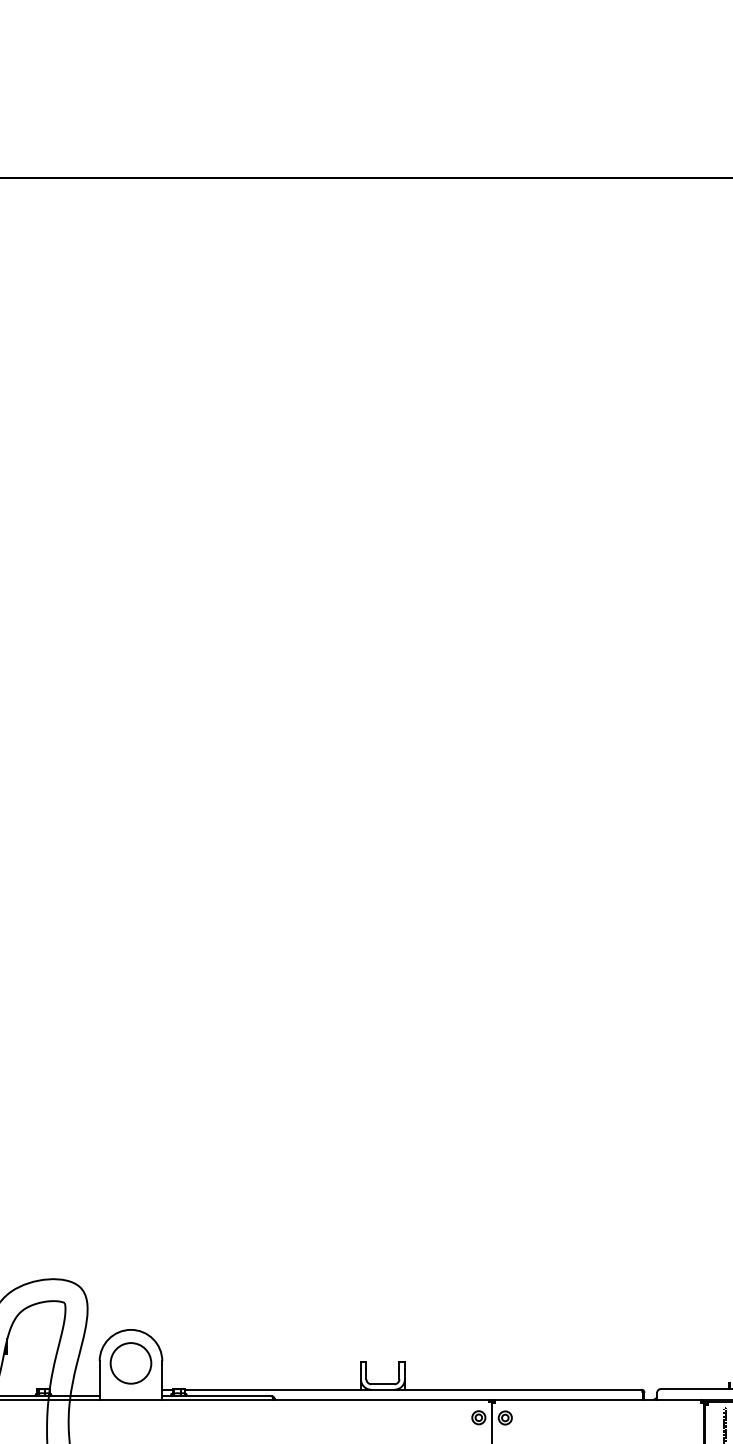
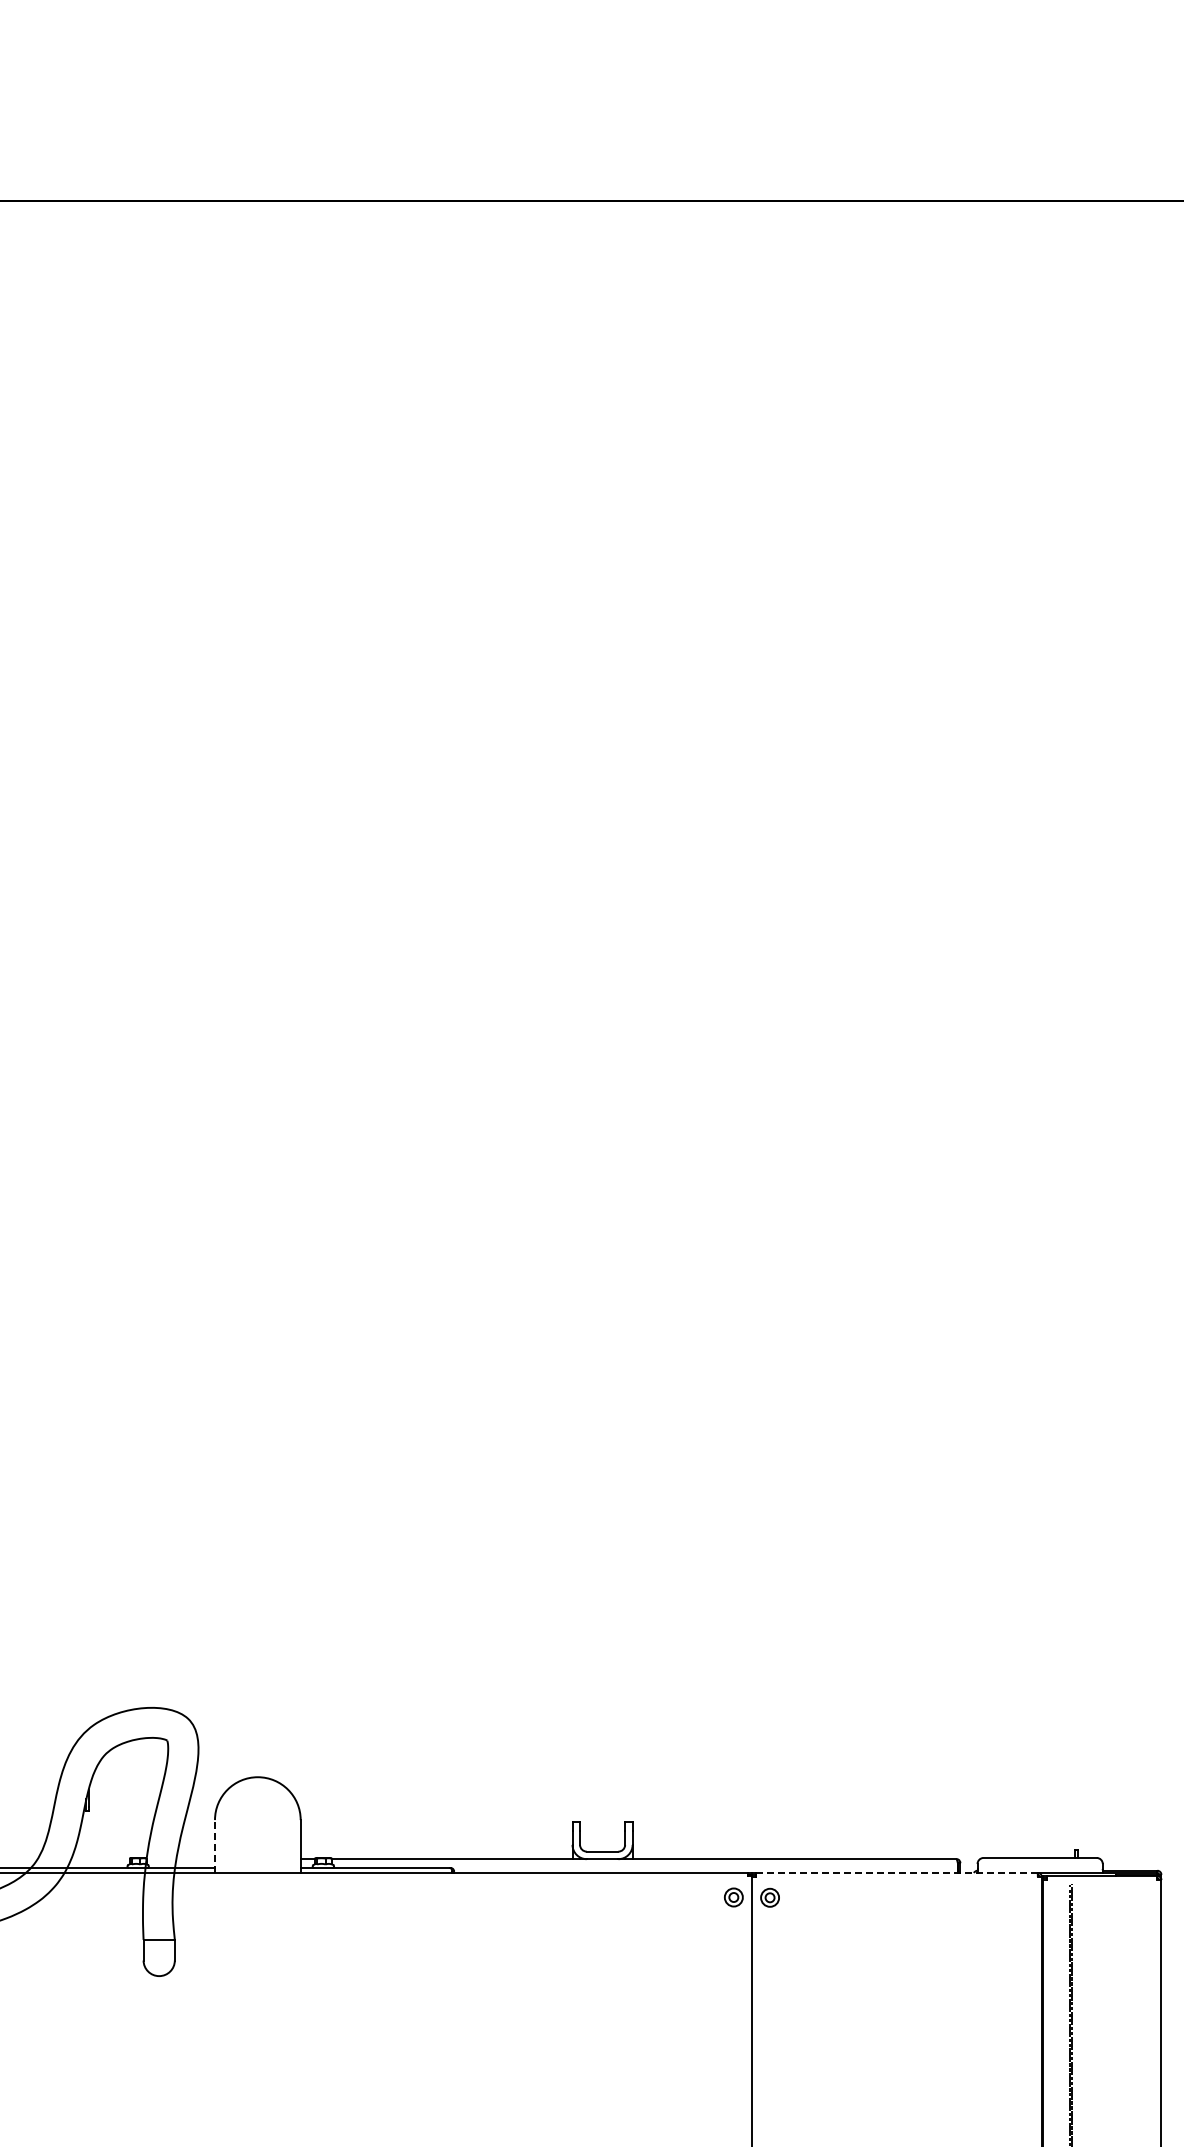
circle: (130, 1362) -> (257, 1822), removed
line: (100, 1379) -> (215, 1845), solid -> dashed
line: (597, 1400) -> (896, 1873), solid -> dashed

